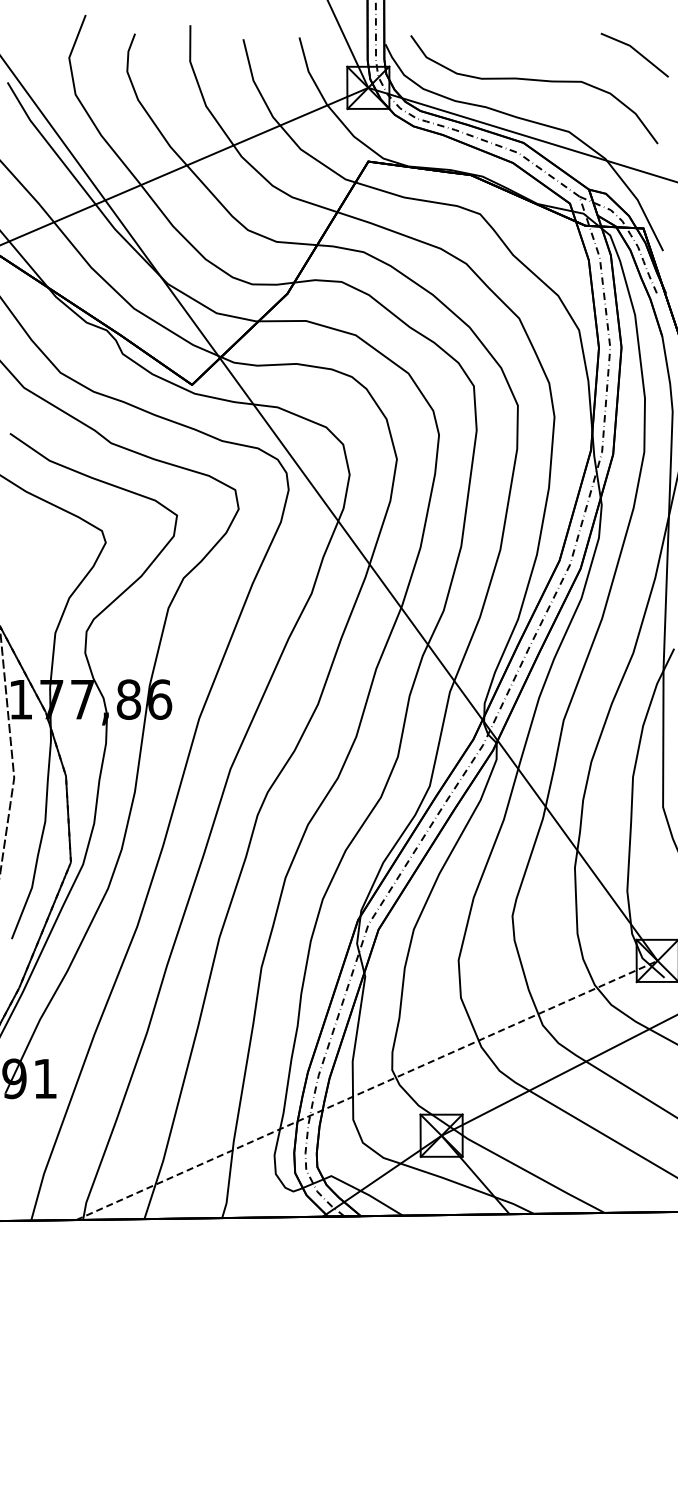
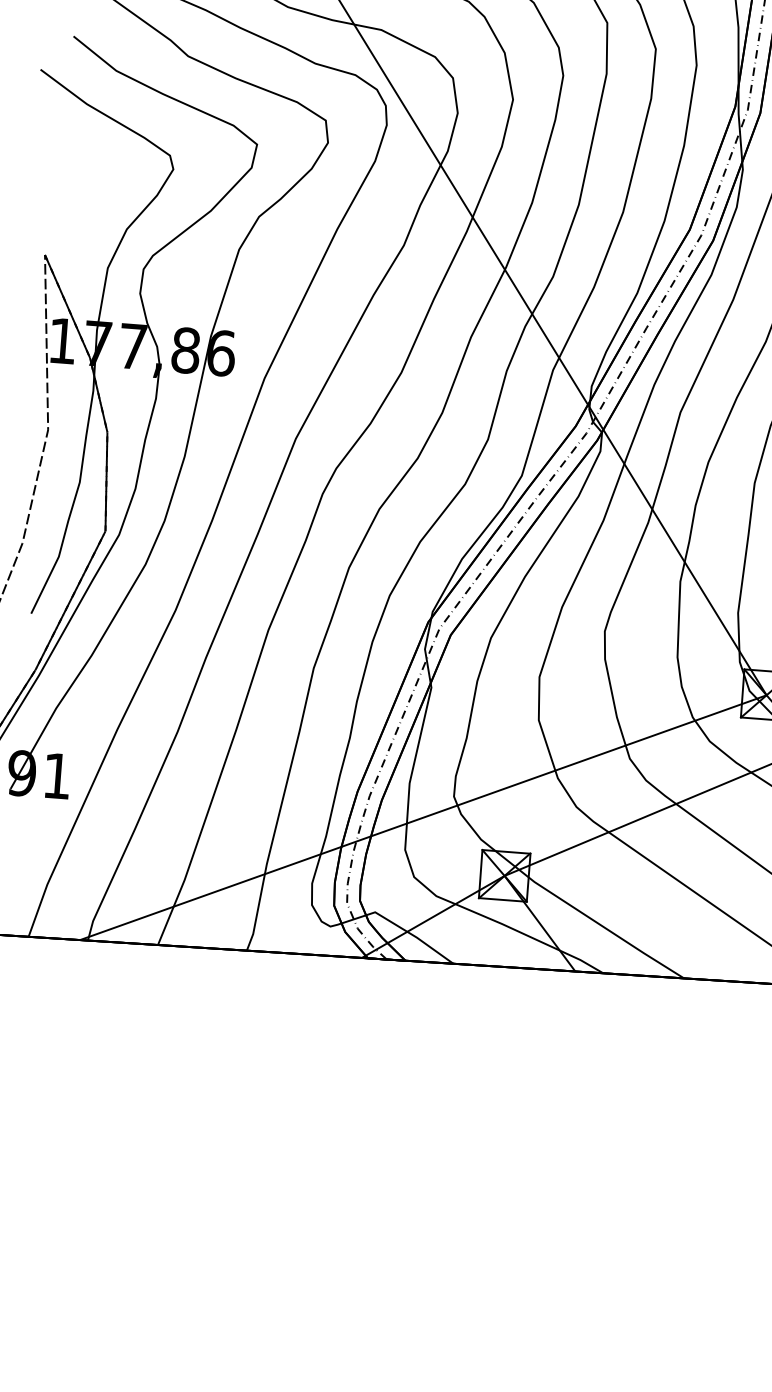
line: (367, 1090) -> (423, 817), dashed -> solid

